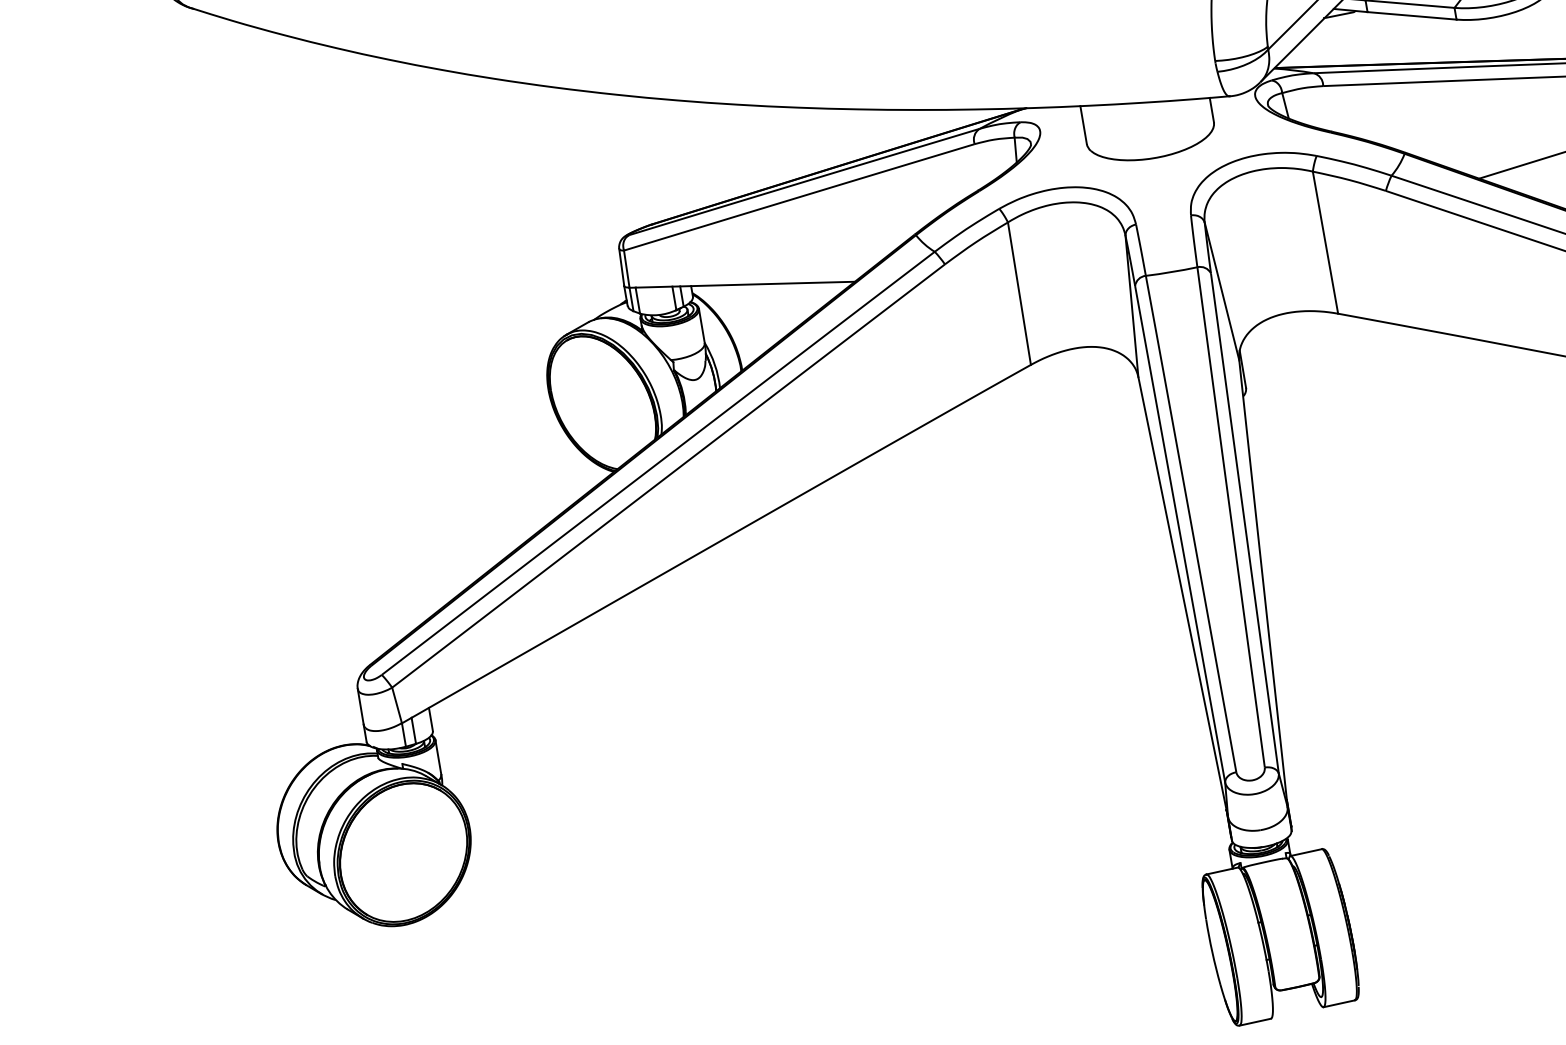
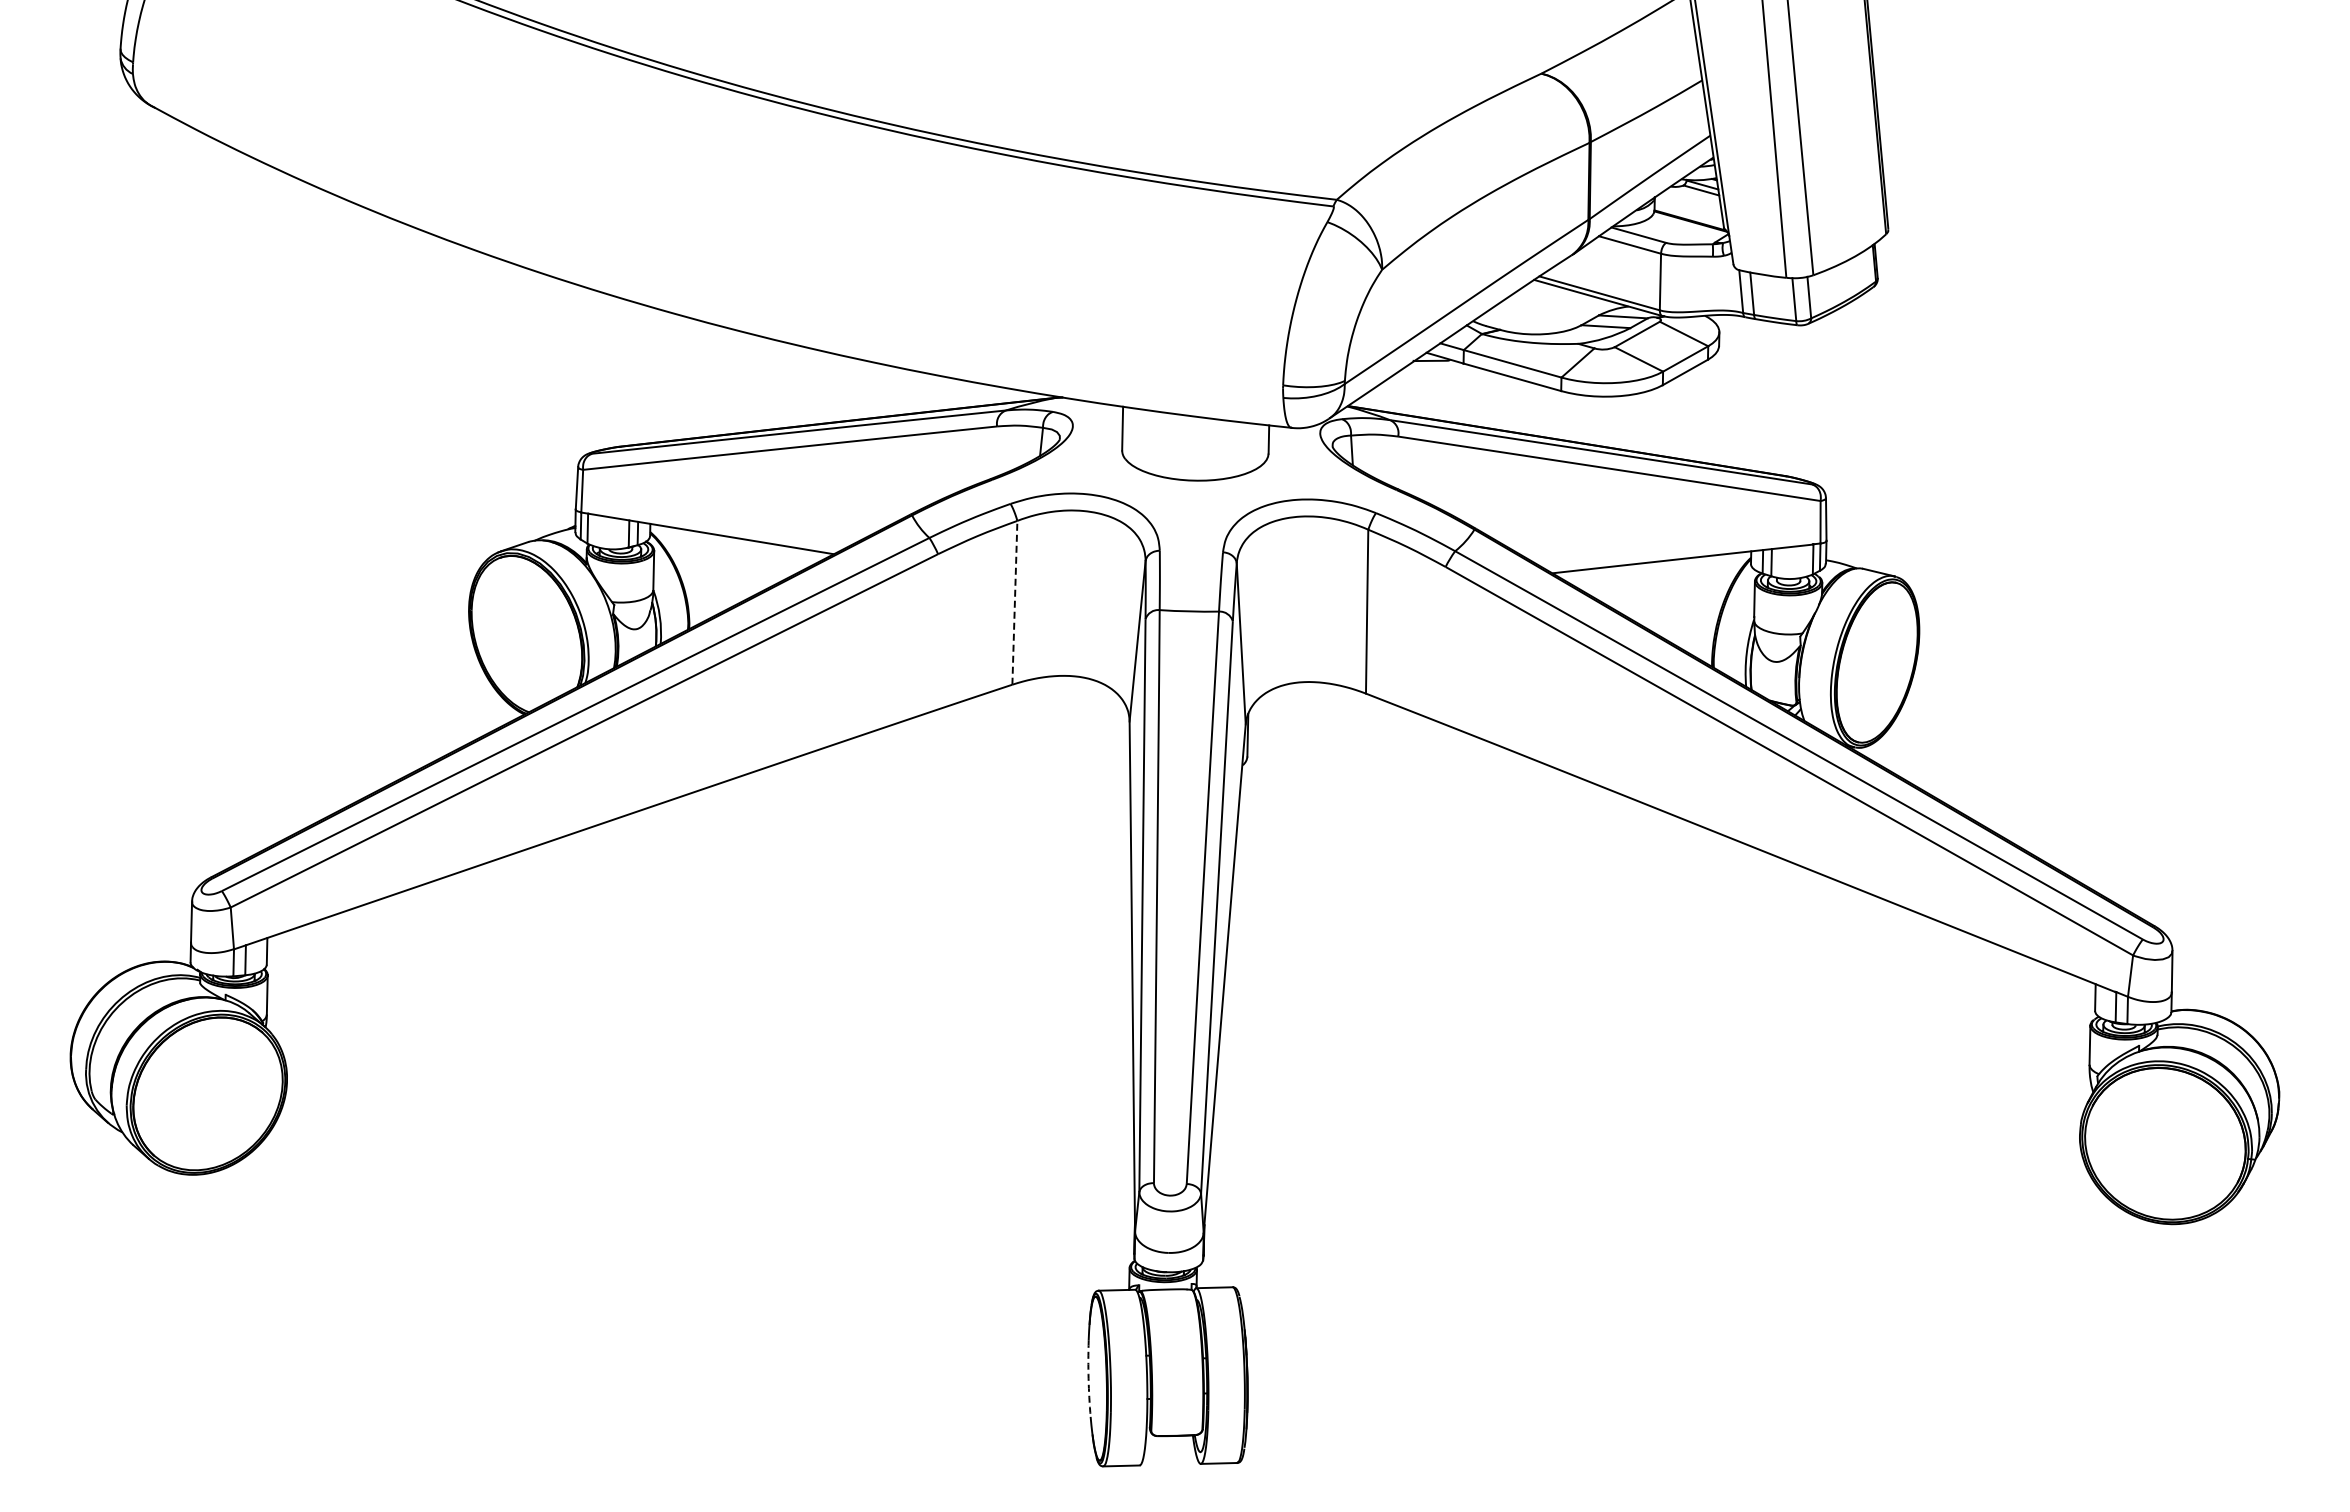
line: (1019, 293) -> (1014, 602), solid -> dashed
arc: (1212, 952) -> (1088, 1378), solid -> dashed

